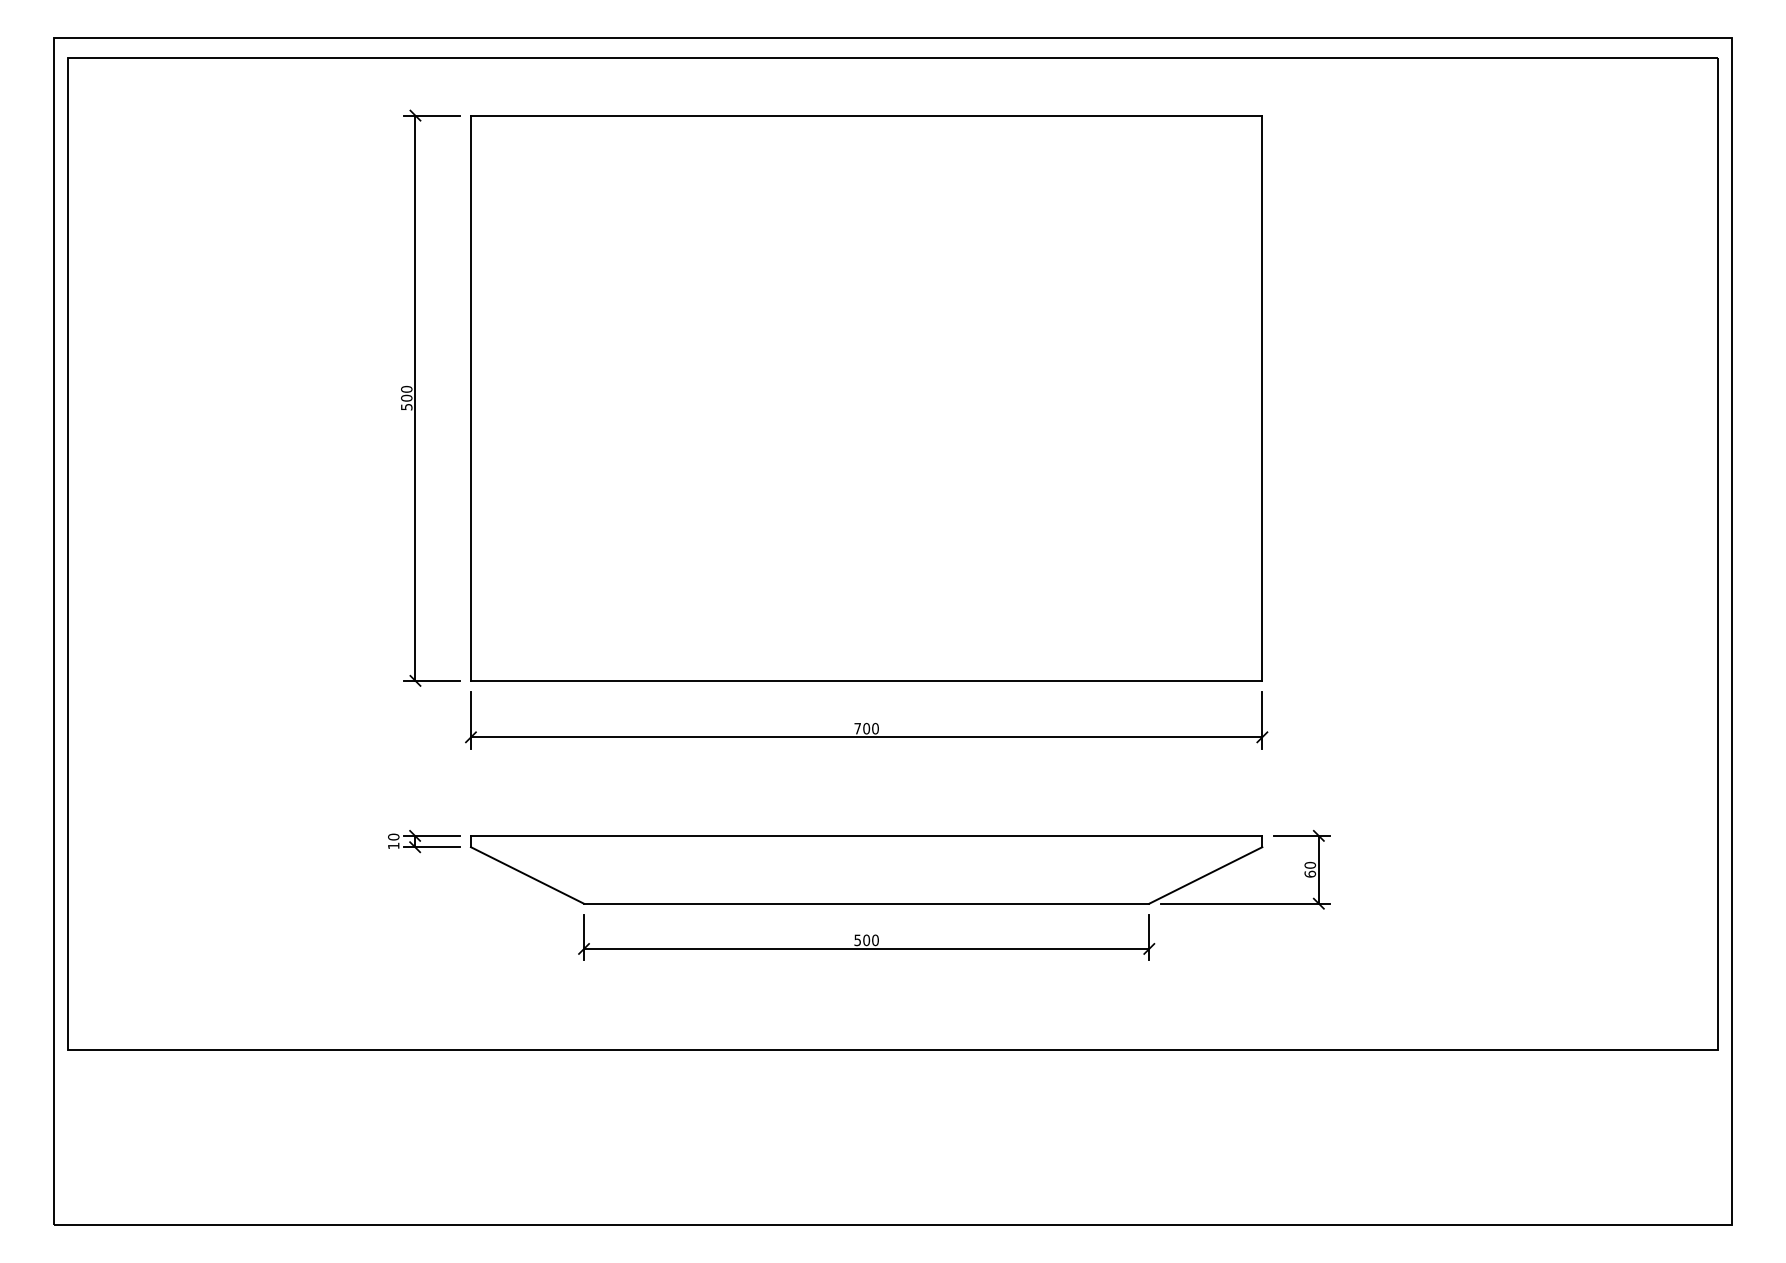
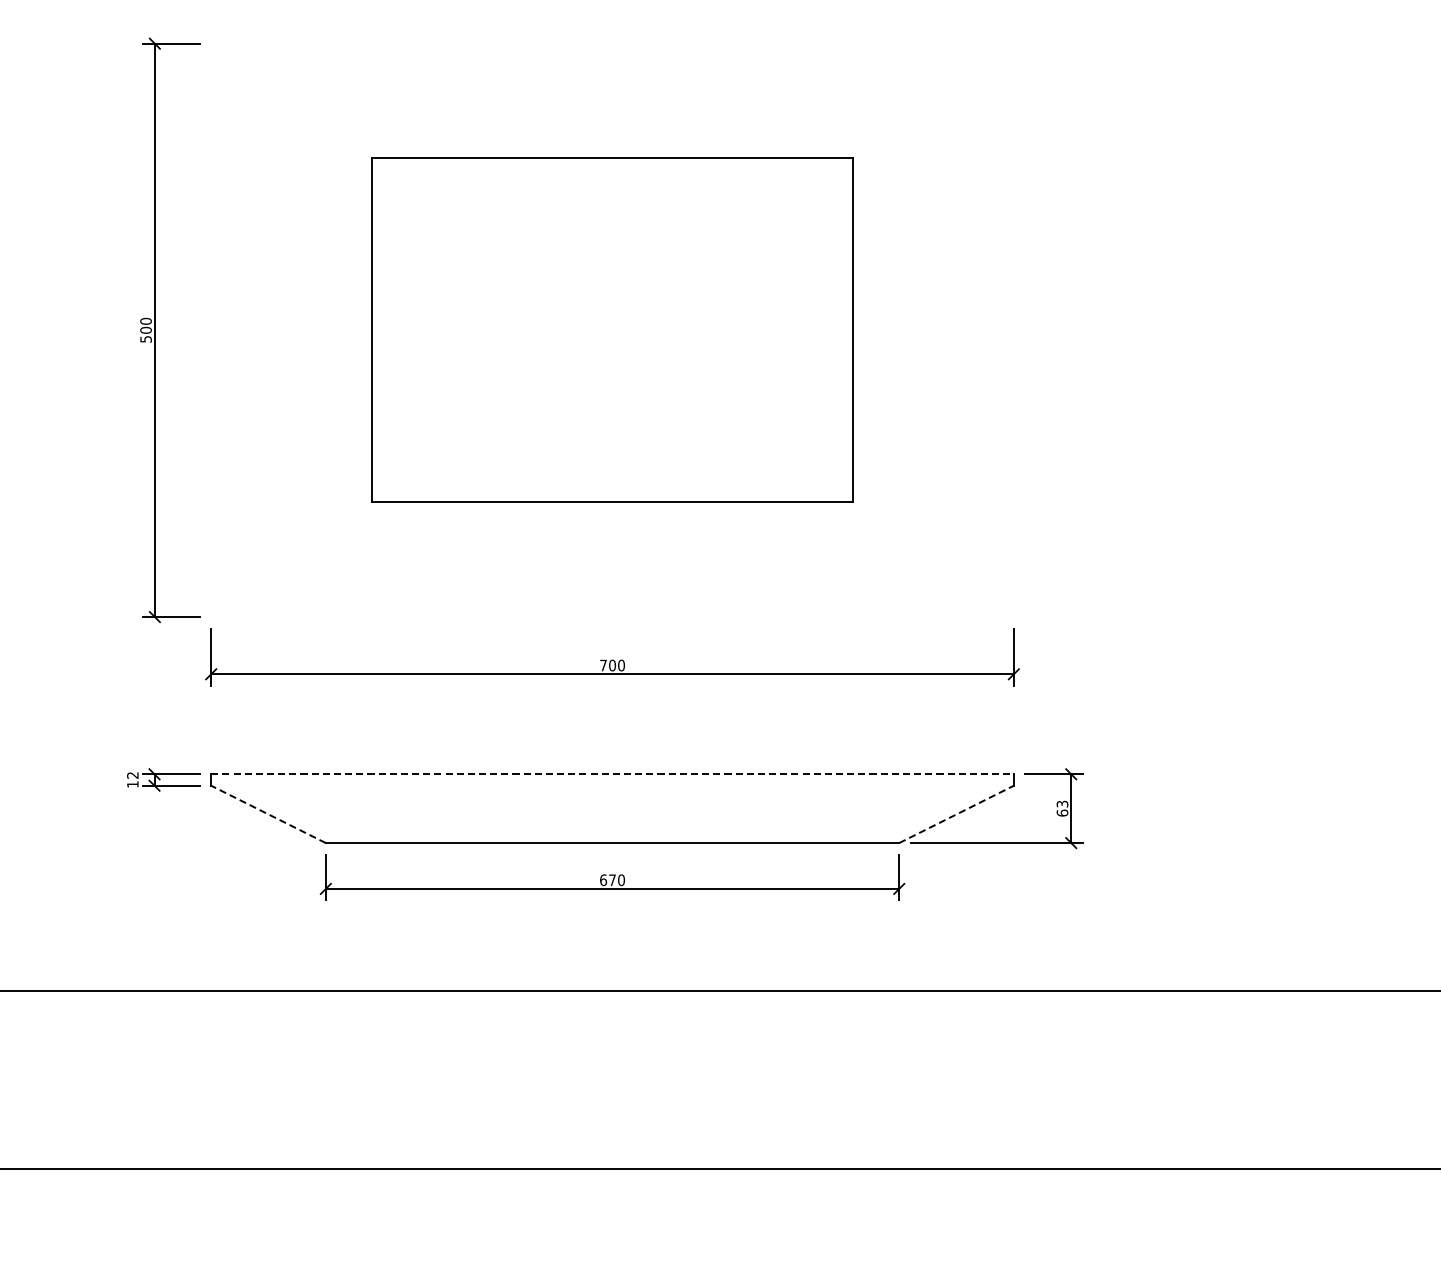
part: (866, 398) -> (612, 330), size x0.6
line: (866, 835) -> (612, 773), solid -> dashed
text: (393, 836) -> (132, 774), 10 -> 12
text: (1310, 864) -> (1062, 803), 60 -> 63
line: (527, 875) -> (268, 814), solid -> dashed
line: (1206, 875) -> (957, 814), solid -> dashed
text: (862, 940) -> (608, 880), 500 -> 670

